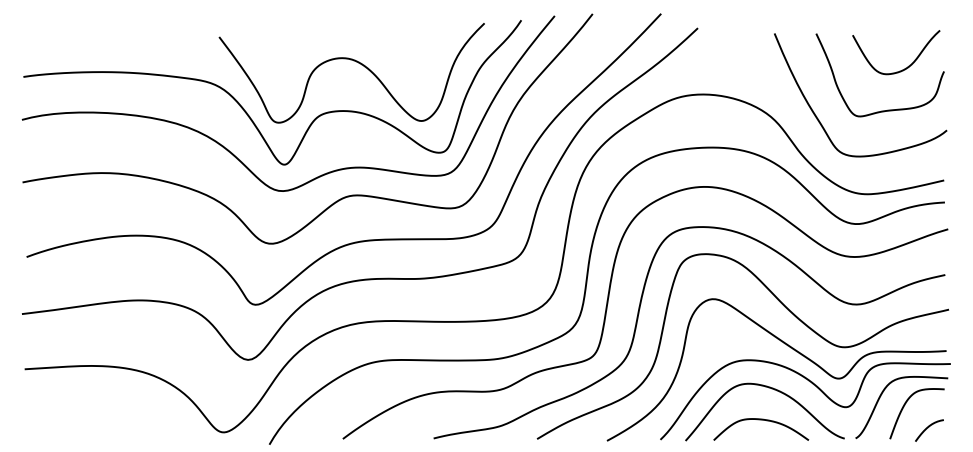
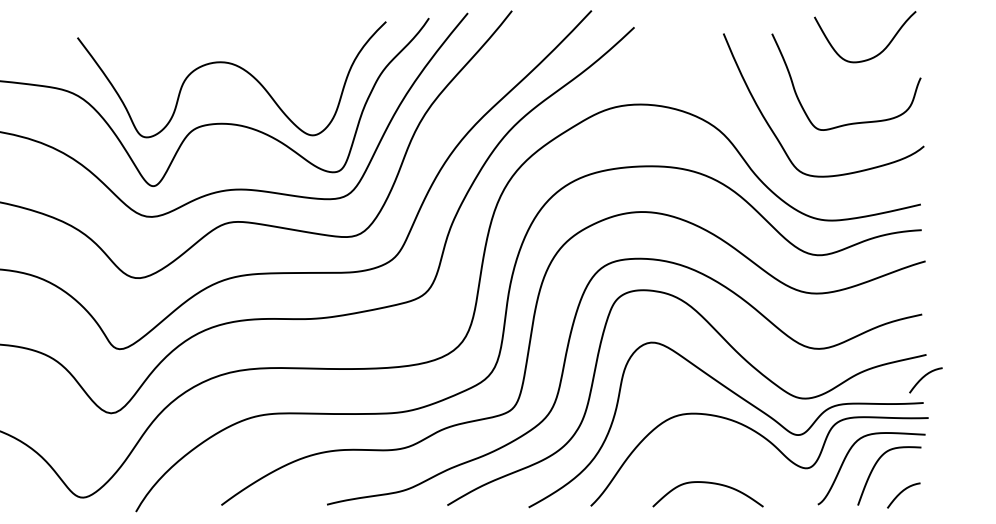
curve: (908, 65) -> (879, 52), moved
curve: (947, 329) -> (924, 377), added
curve: (771, 389) -> (720, 447), removed

